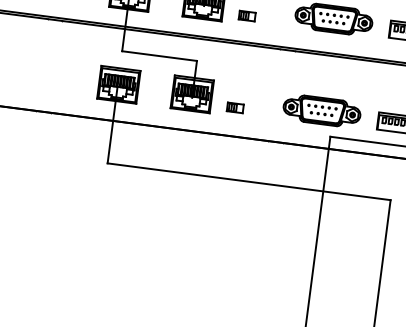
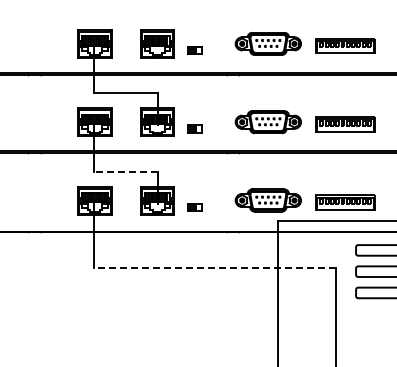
line: (160, 56) -> (126, 172), solid -> dashed
line: (248, 181) -> (214, 267), solid -> dashed

